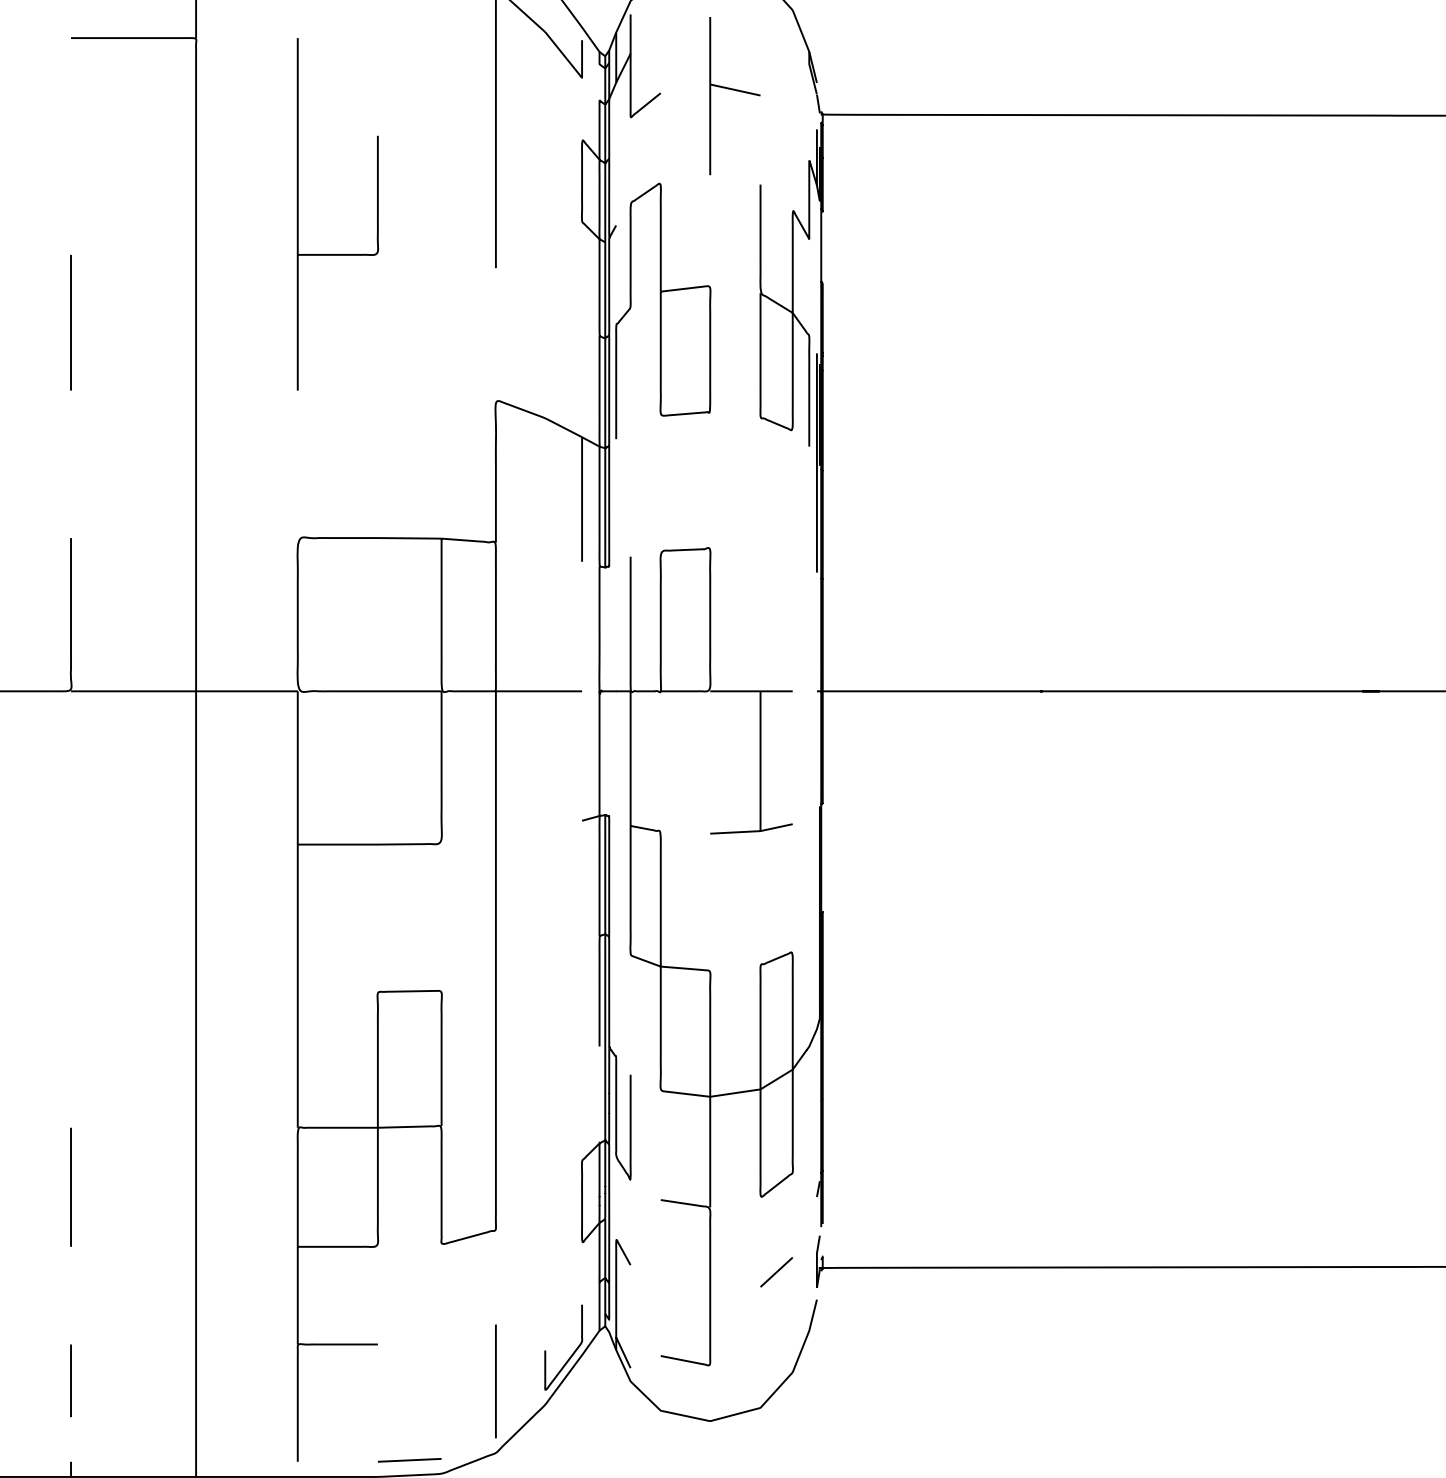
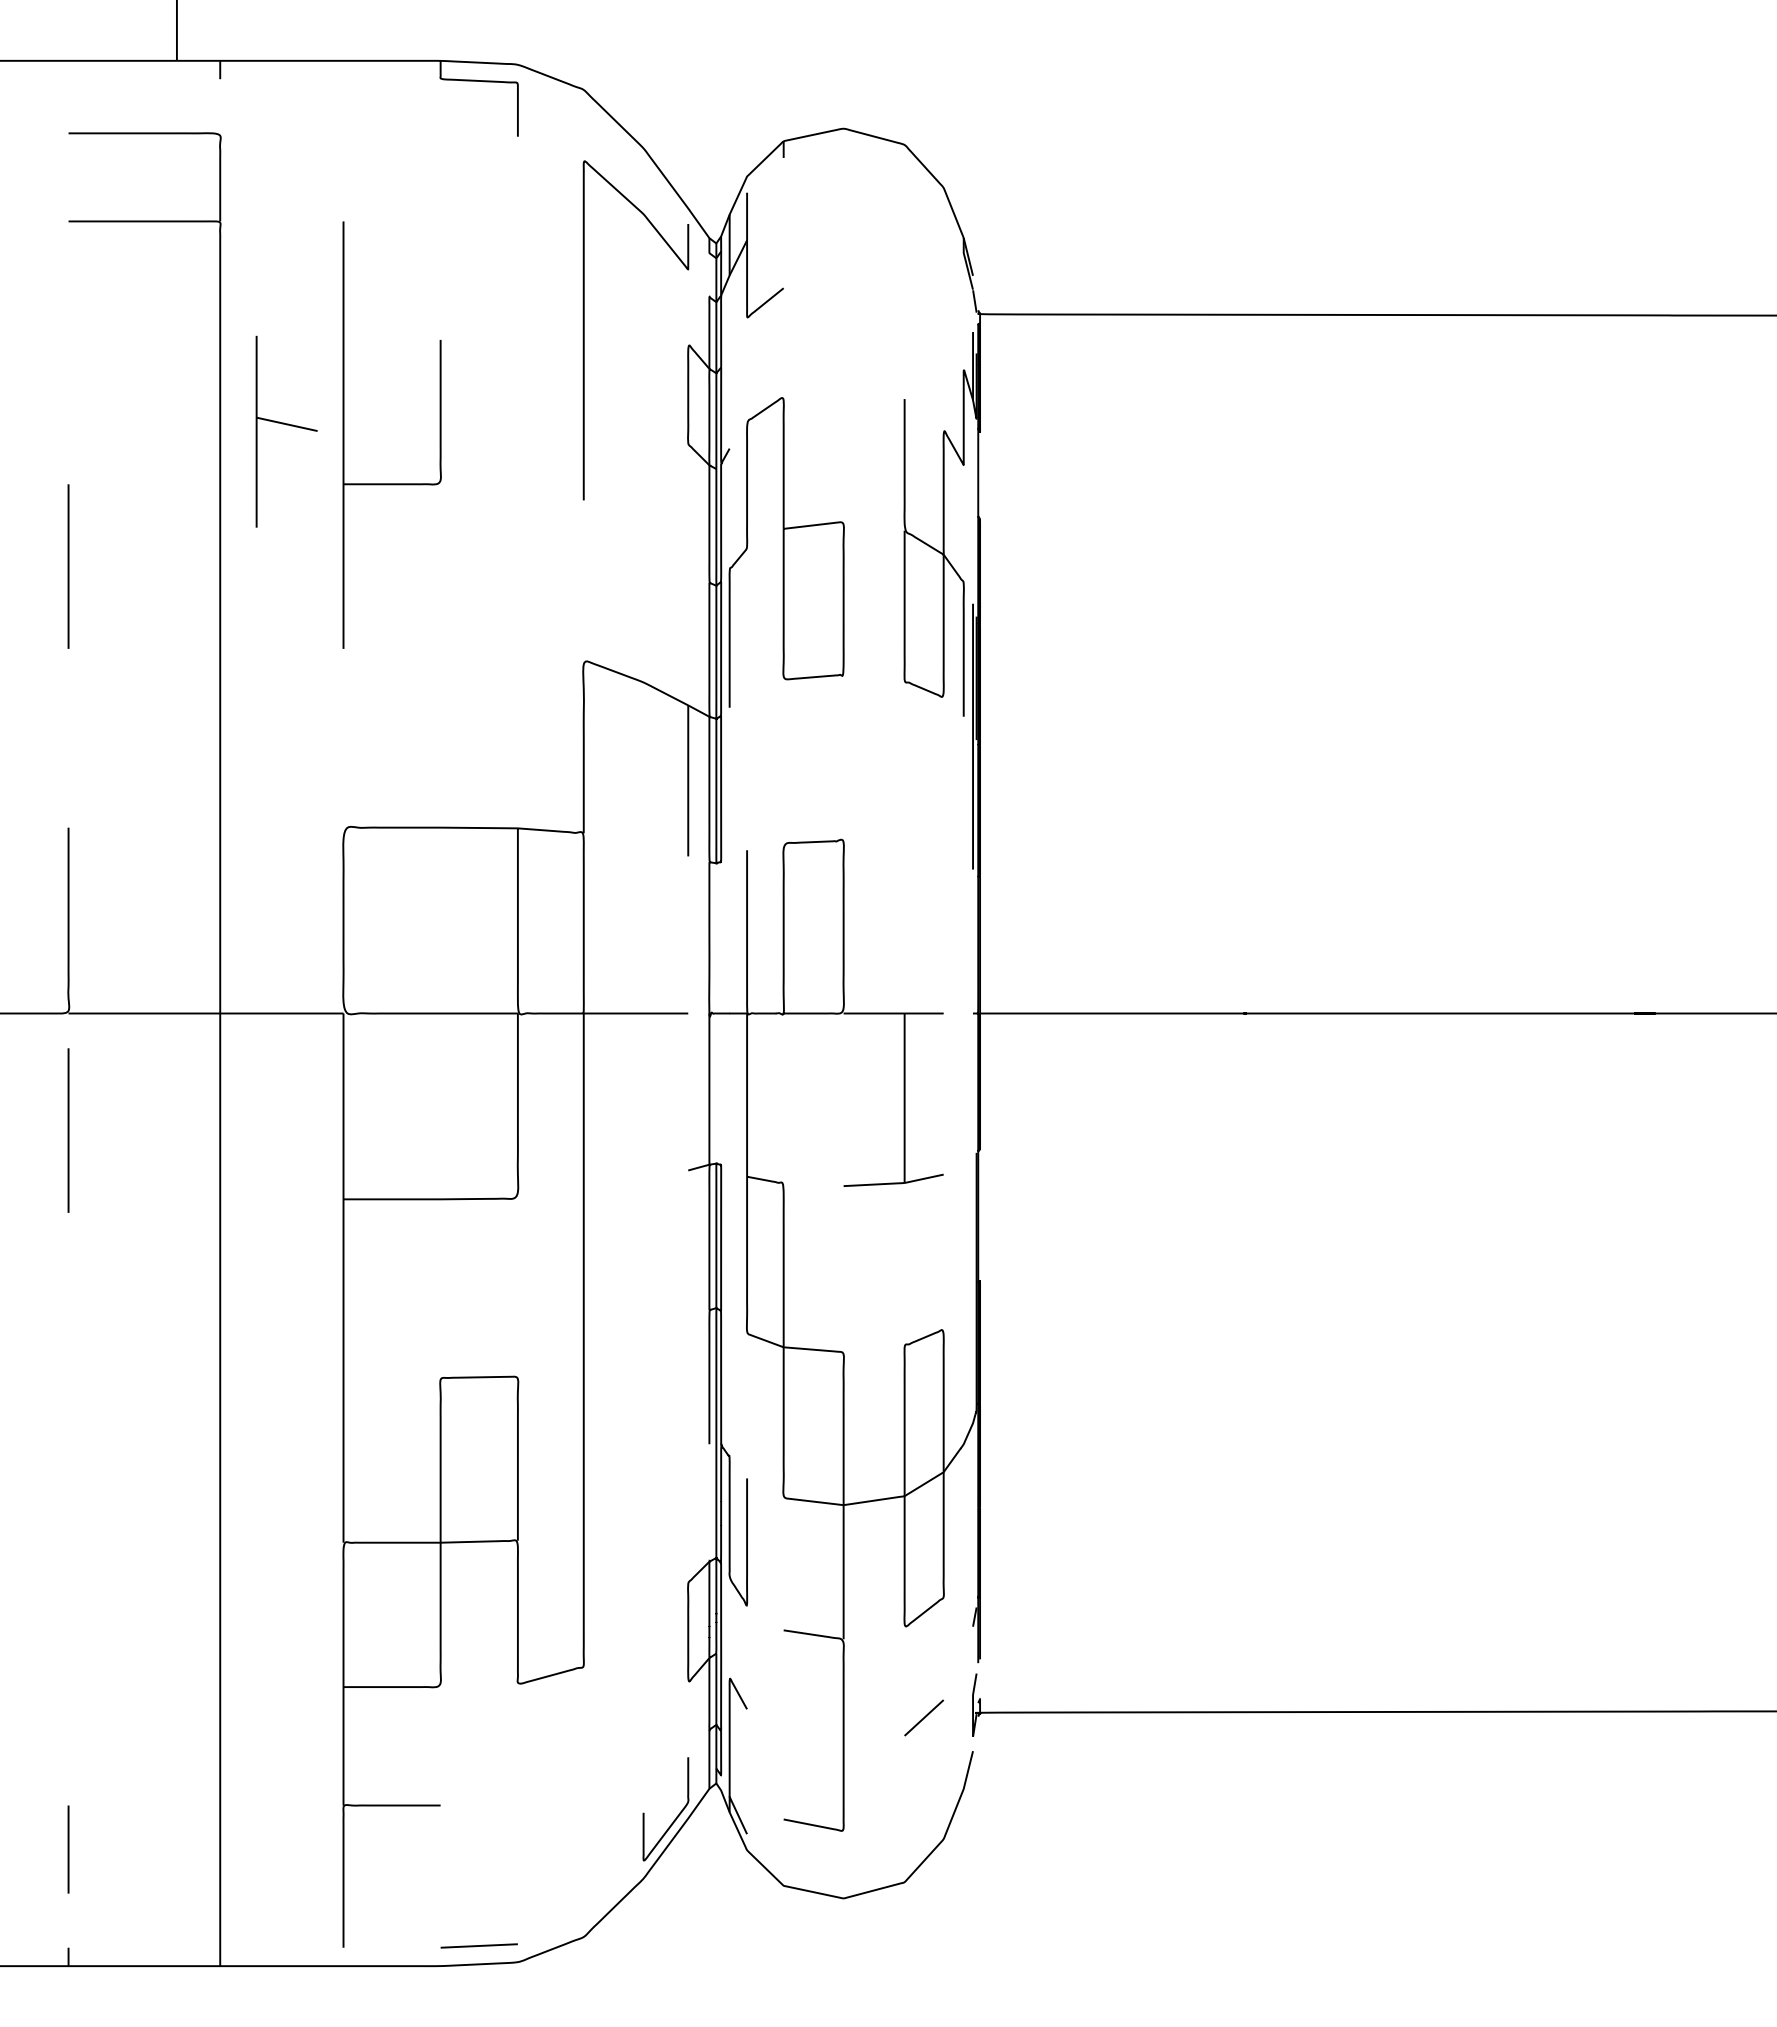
part: (734, 95) -> (286, 431), moved
line: (70, 787) -> (68, 1130), added
line: (70, 1186) -> (68, 1614), removed
line: (495, 1381) -> (583, 1850), removed

